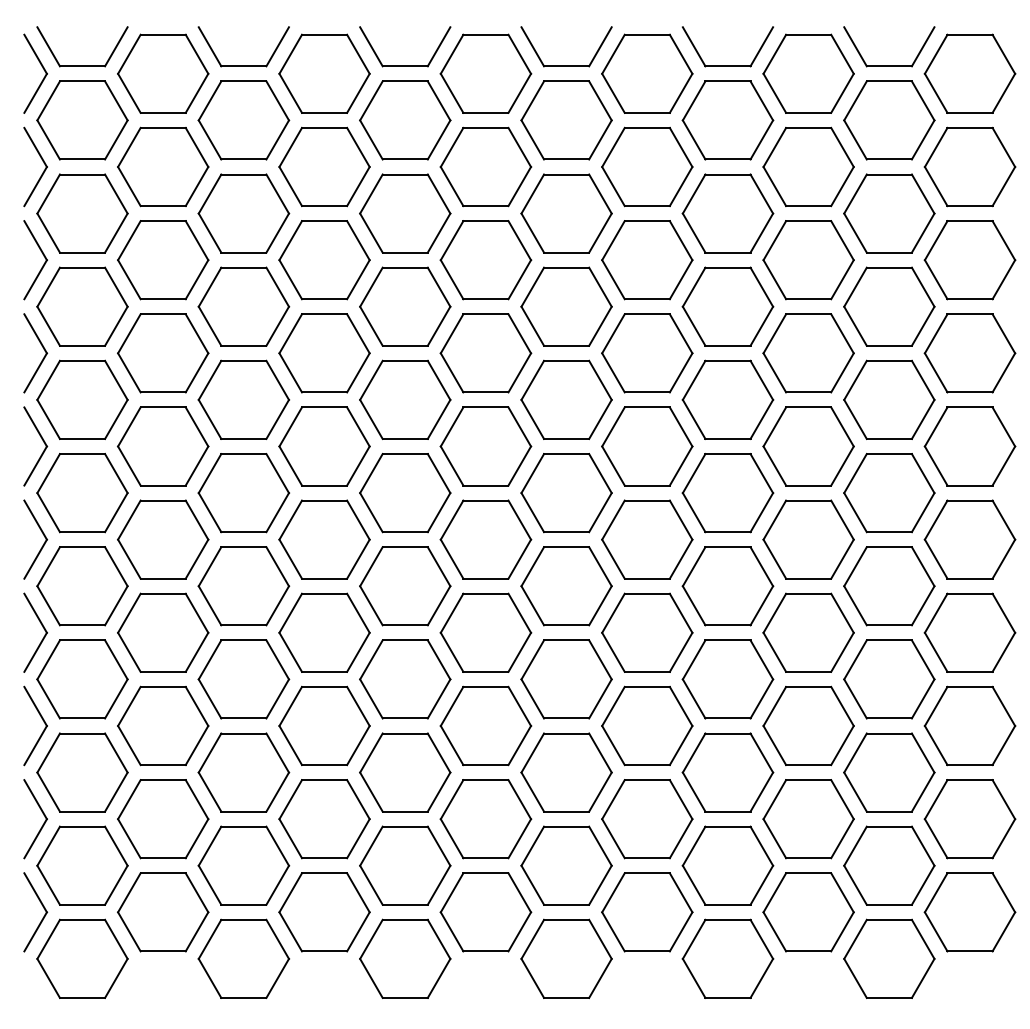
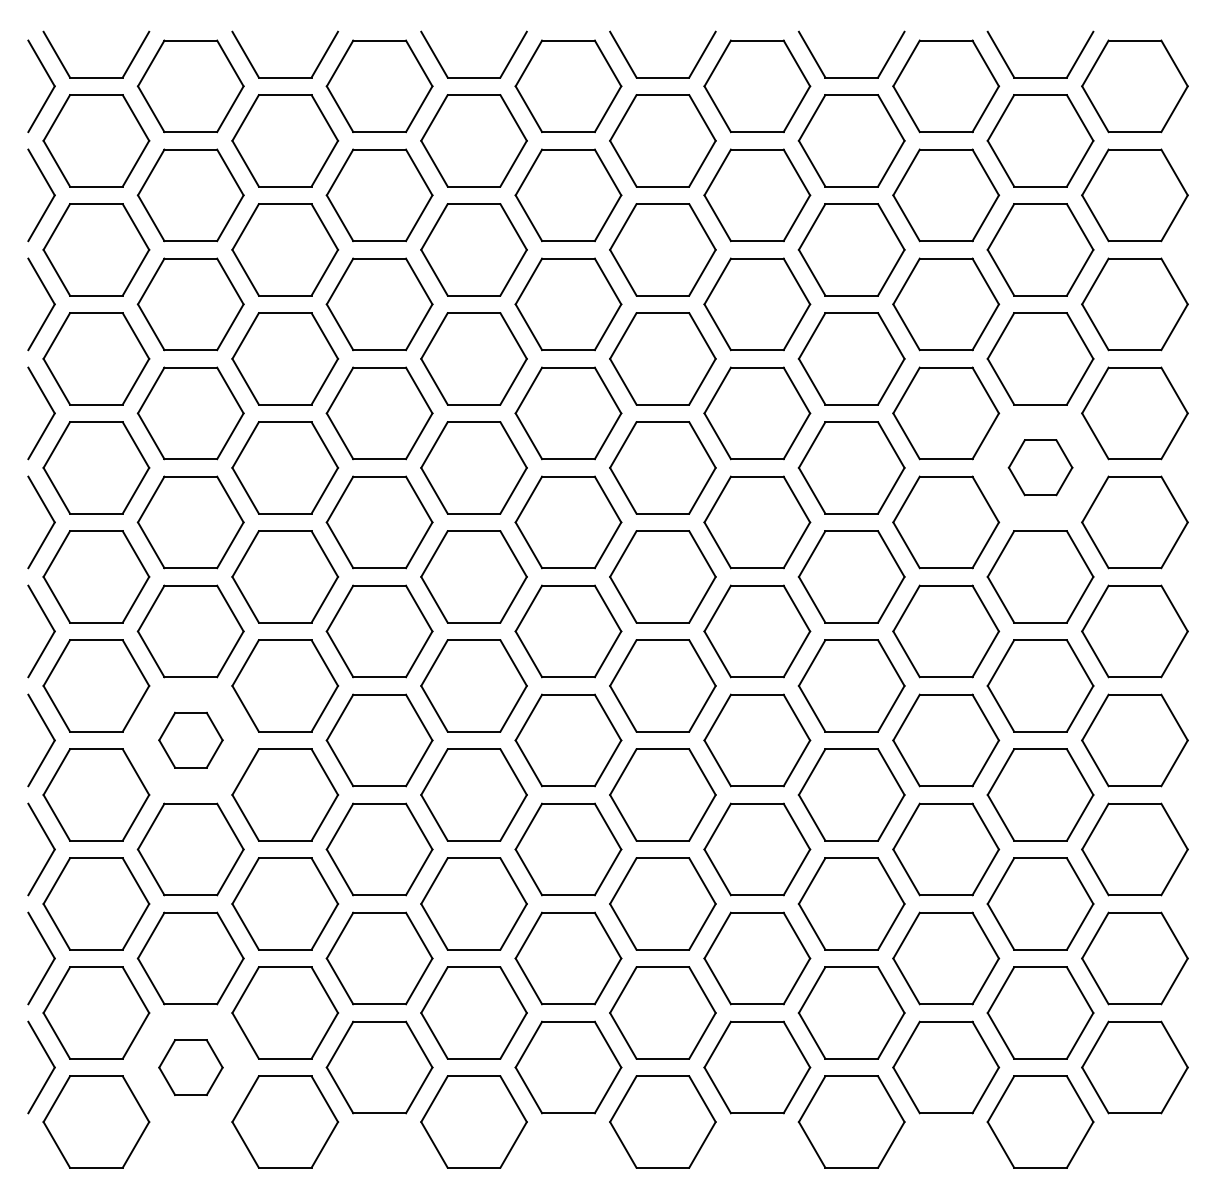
part: (889, 399) -> (1040, 467), size x0.6
part: (163, 632) -> (191, 740), size x0.6
part: (163, 912) -> (191, 1067), size x0.6

